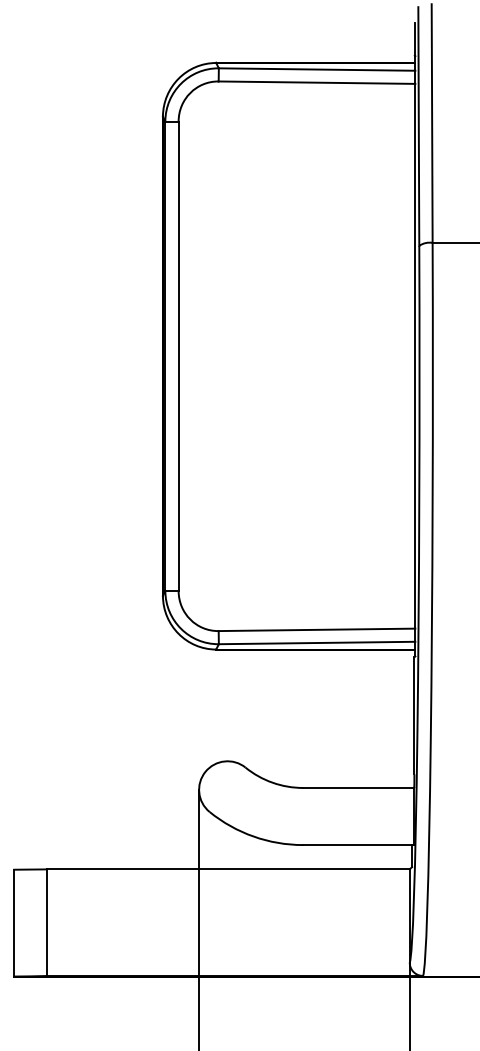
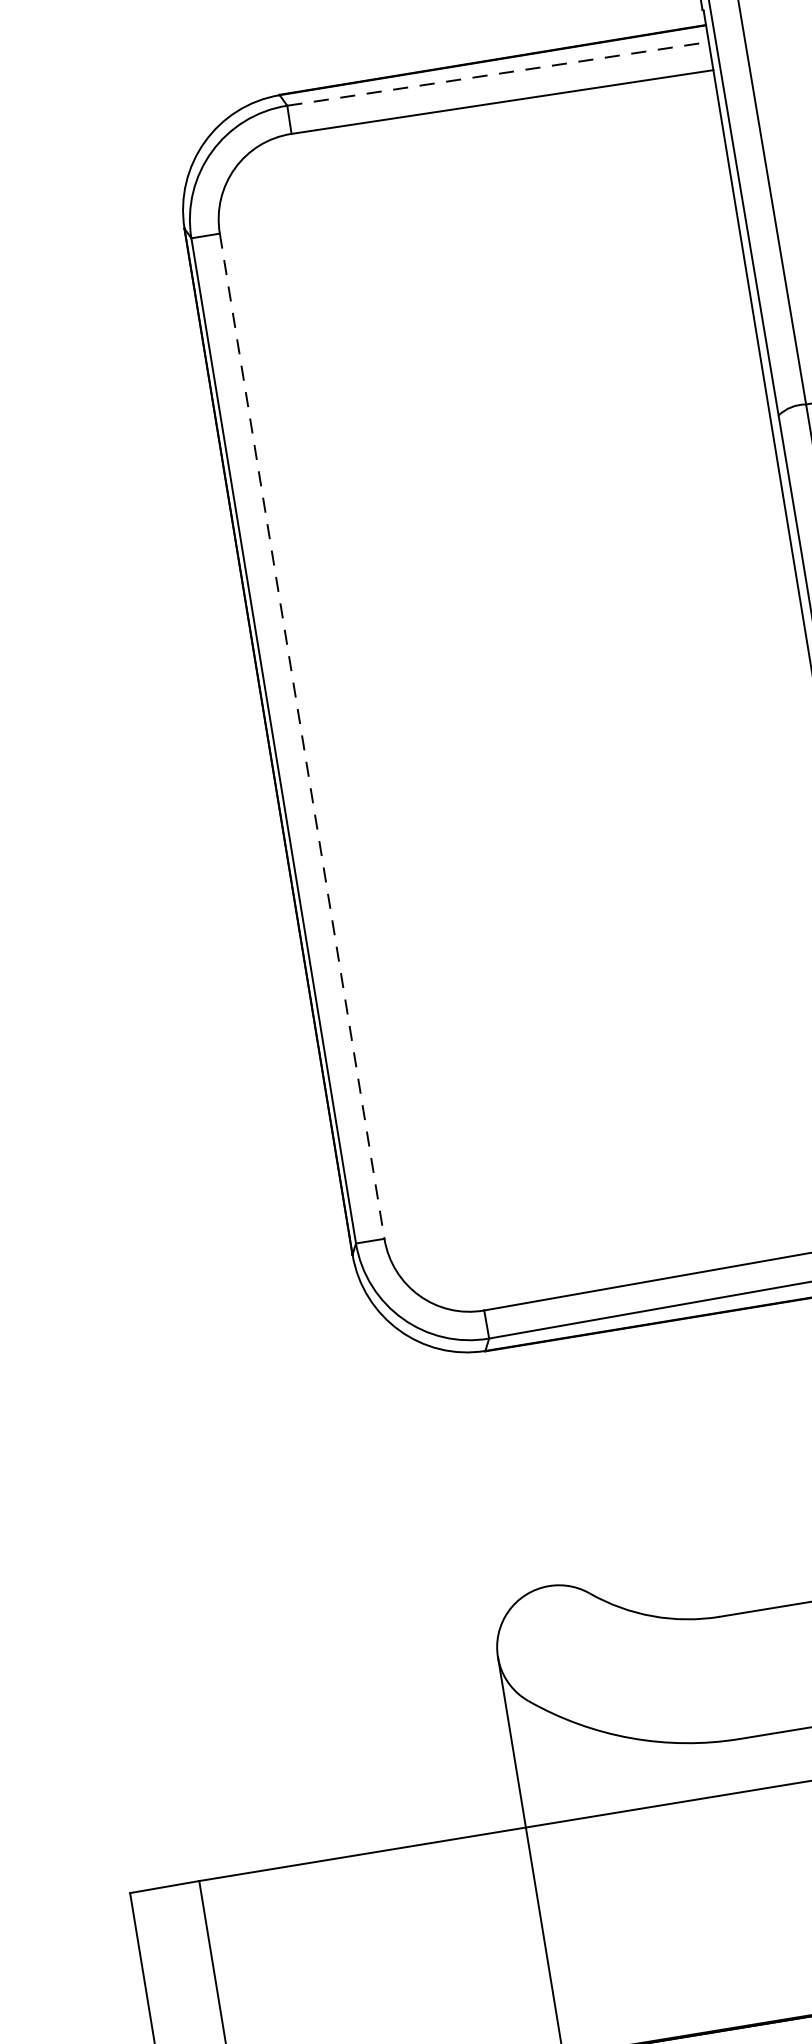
line: (317, 69) -> (498, 73), solid -> dashed
line: (178, 356) -> (301, 736), solid -> dashed

